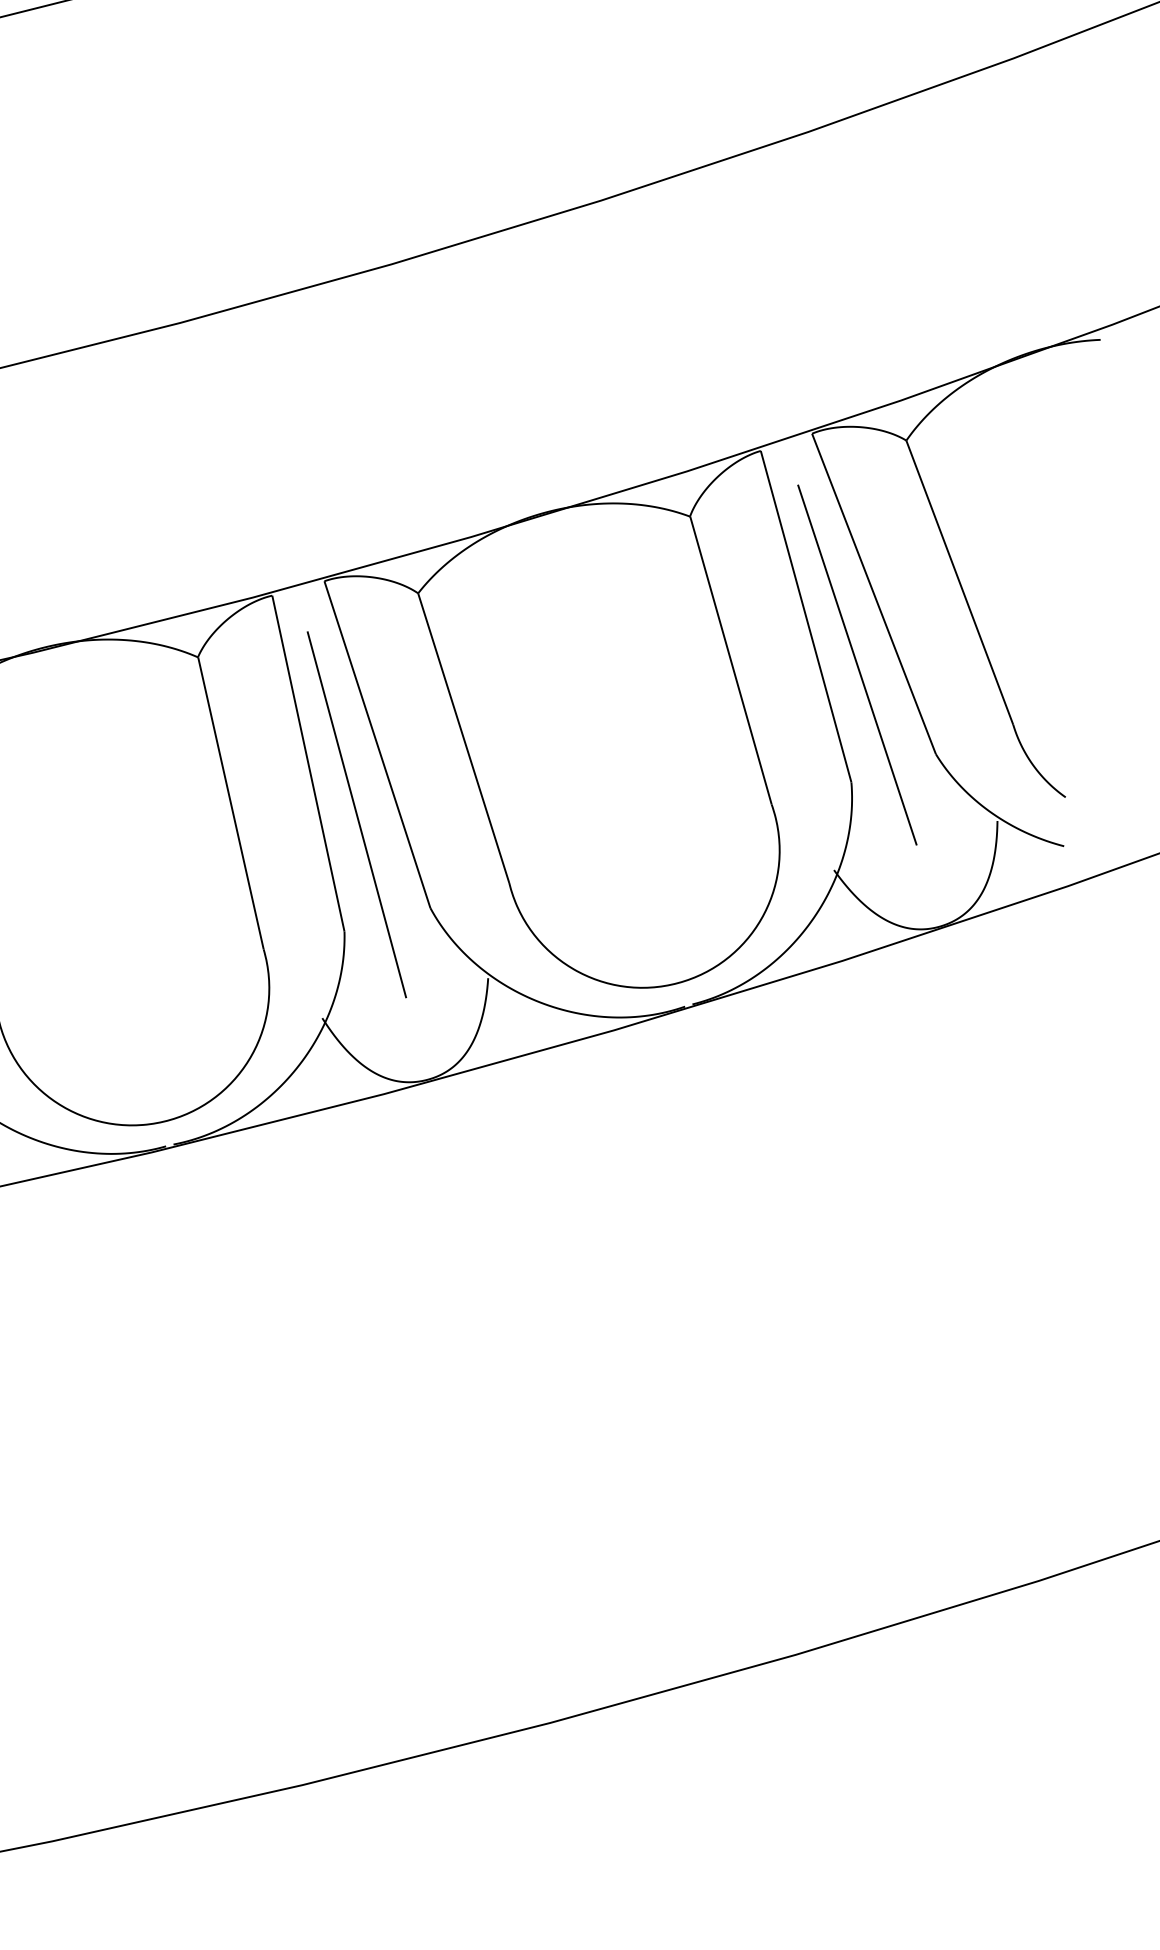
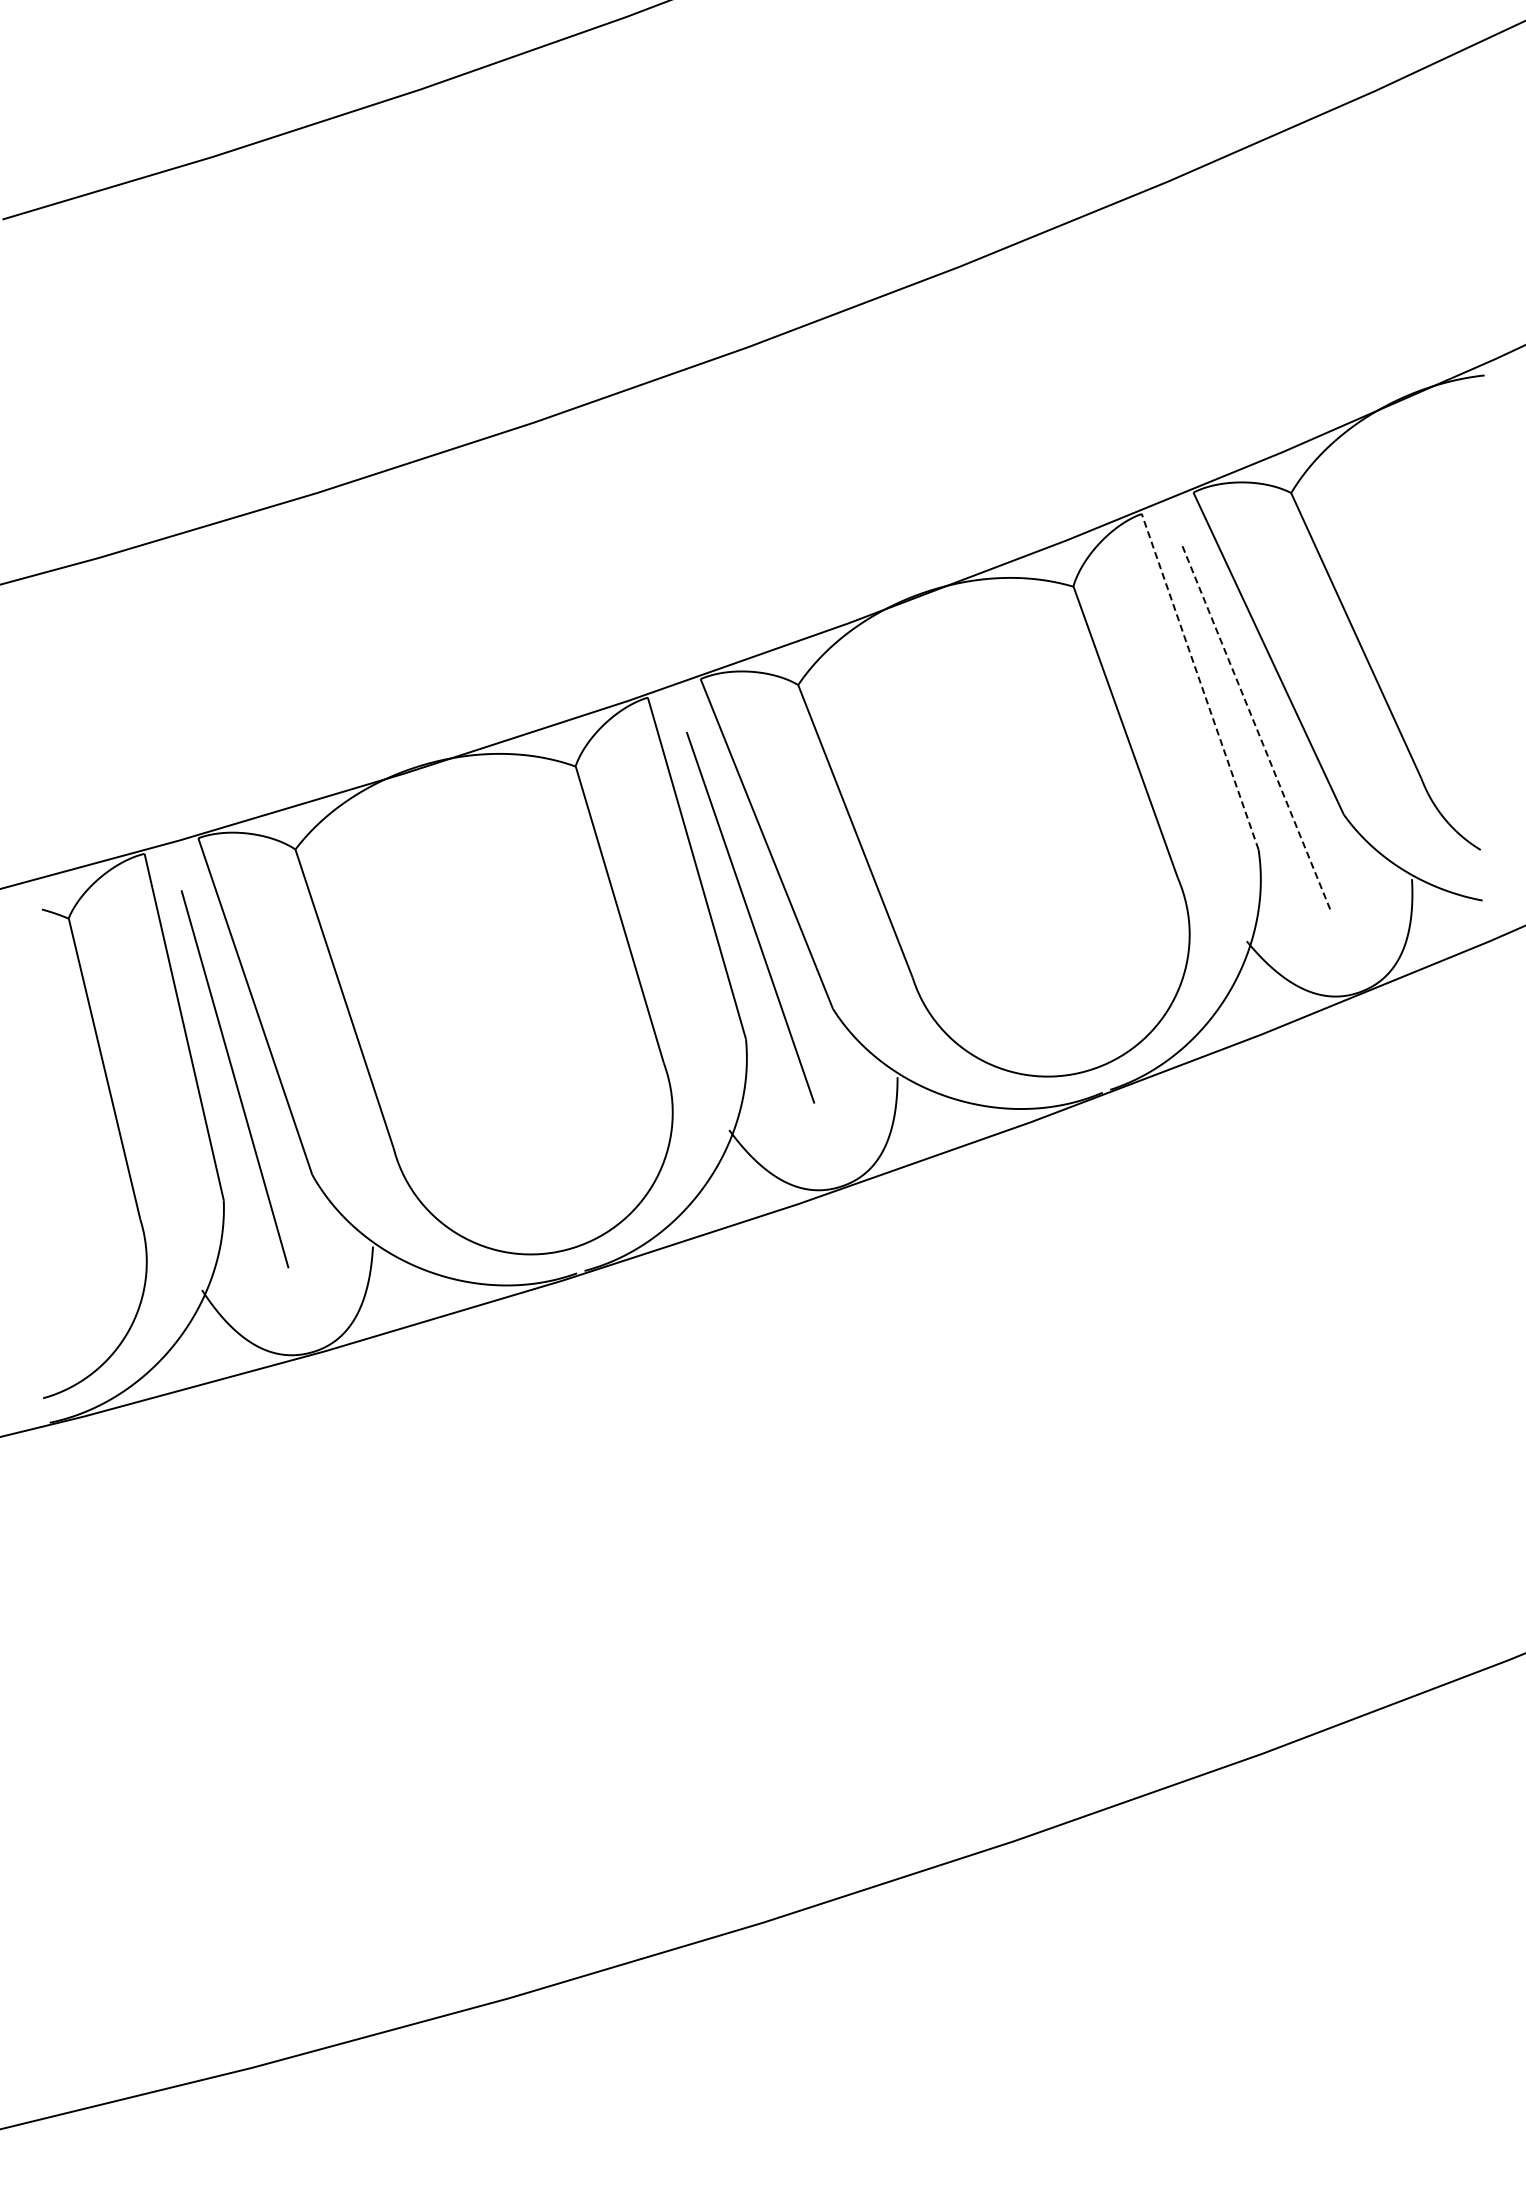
line: (806, 616) -> (1200, 681), solid -> dashed
line: (857, 665) -> (1256, 728), solid -> dashed

